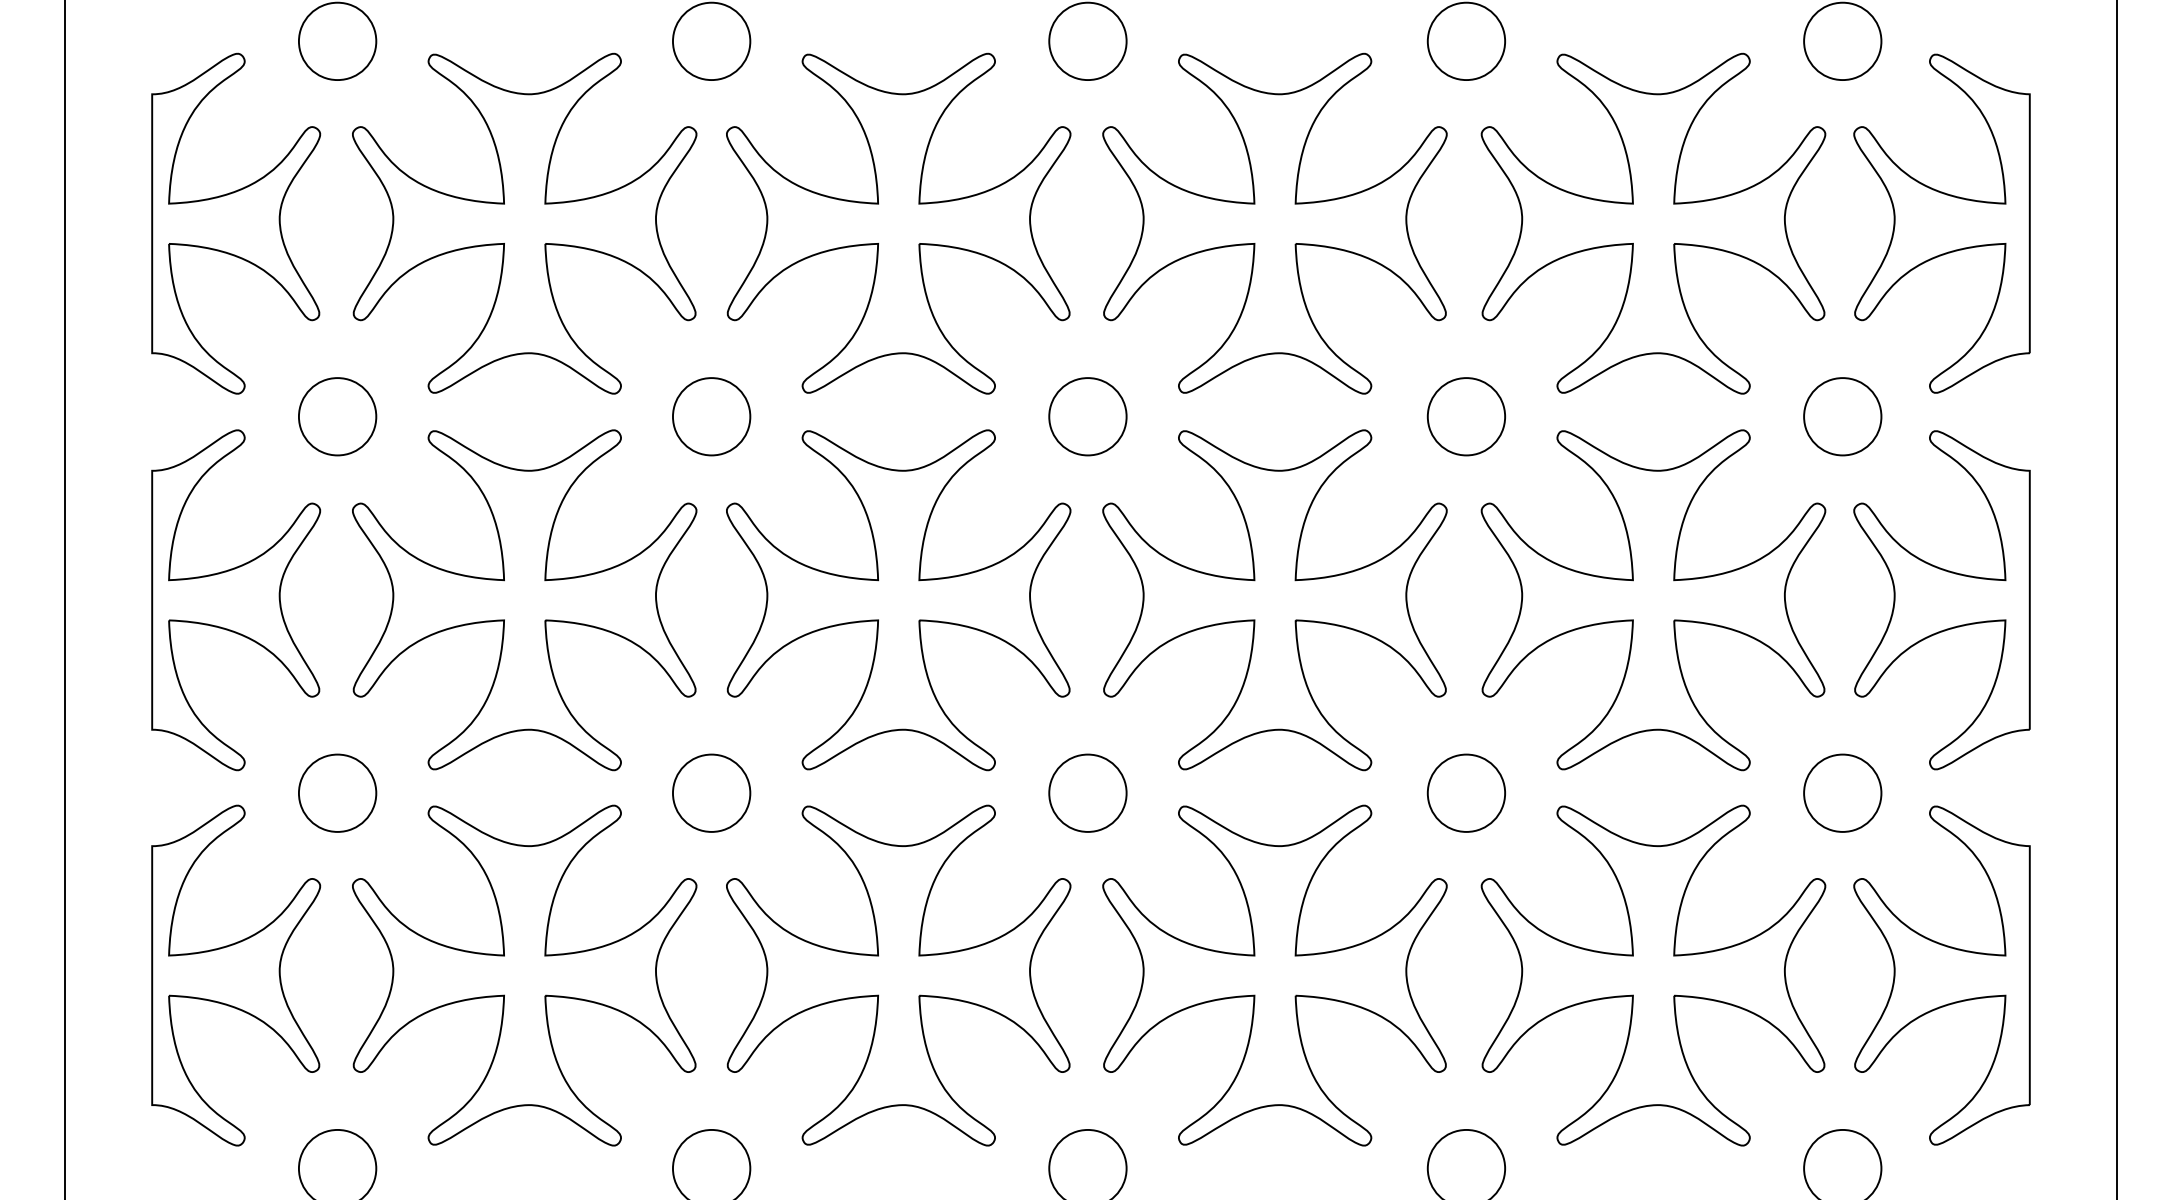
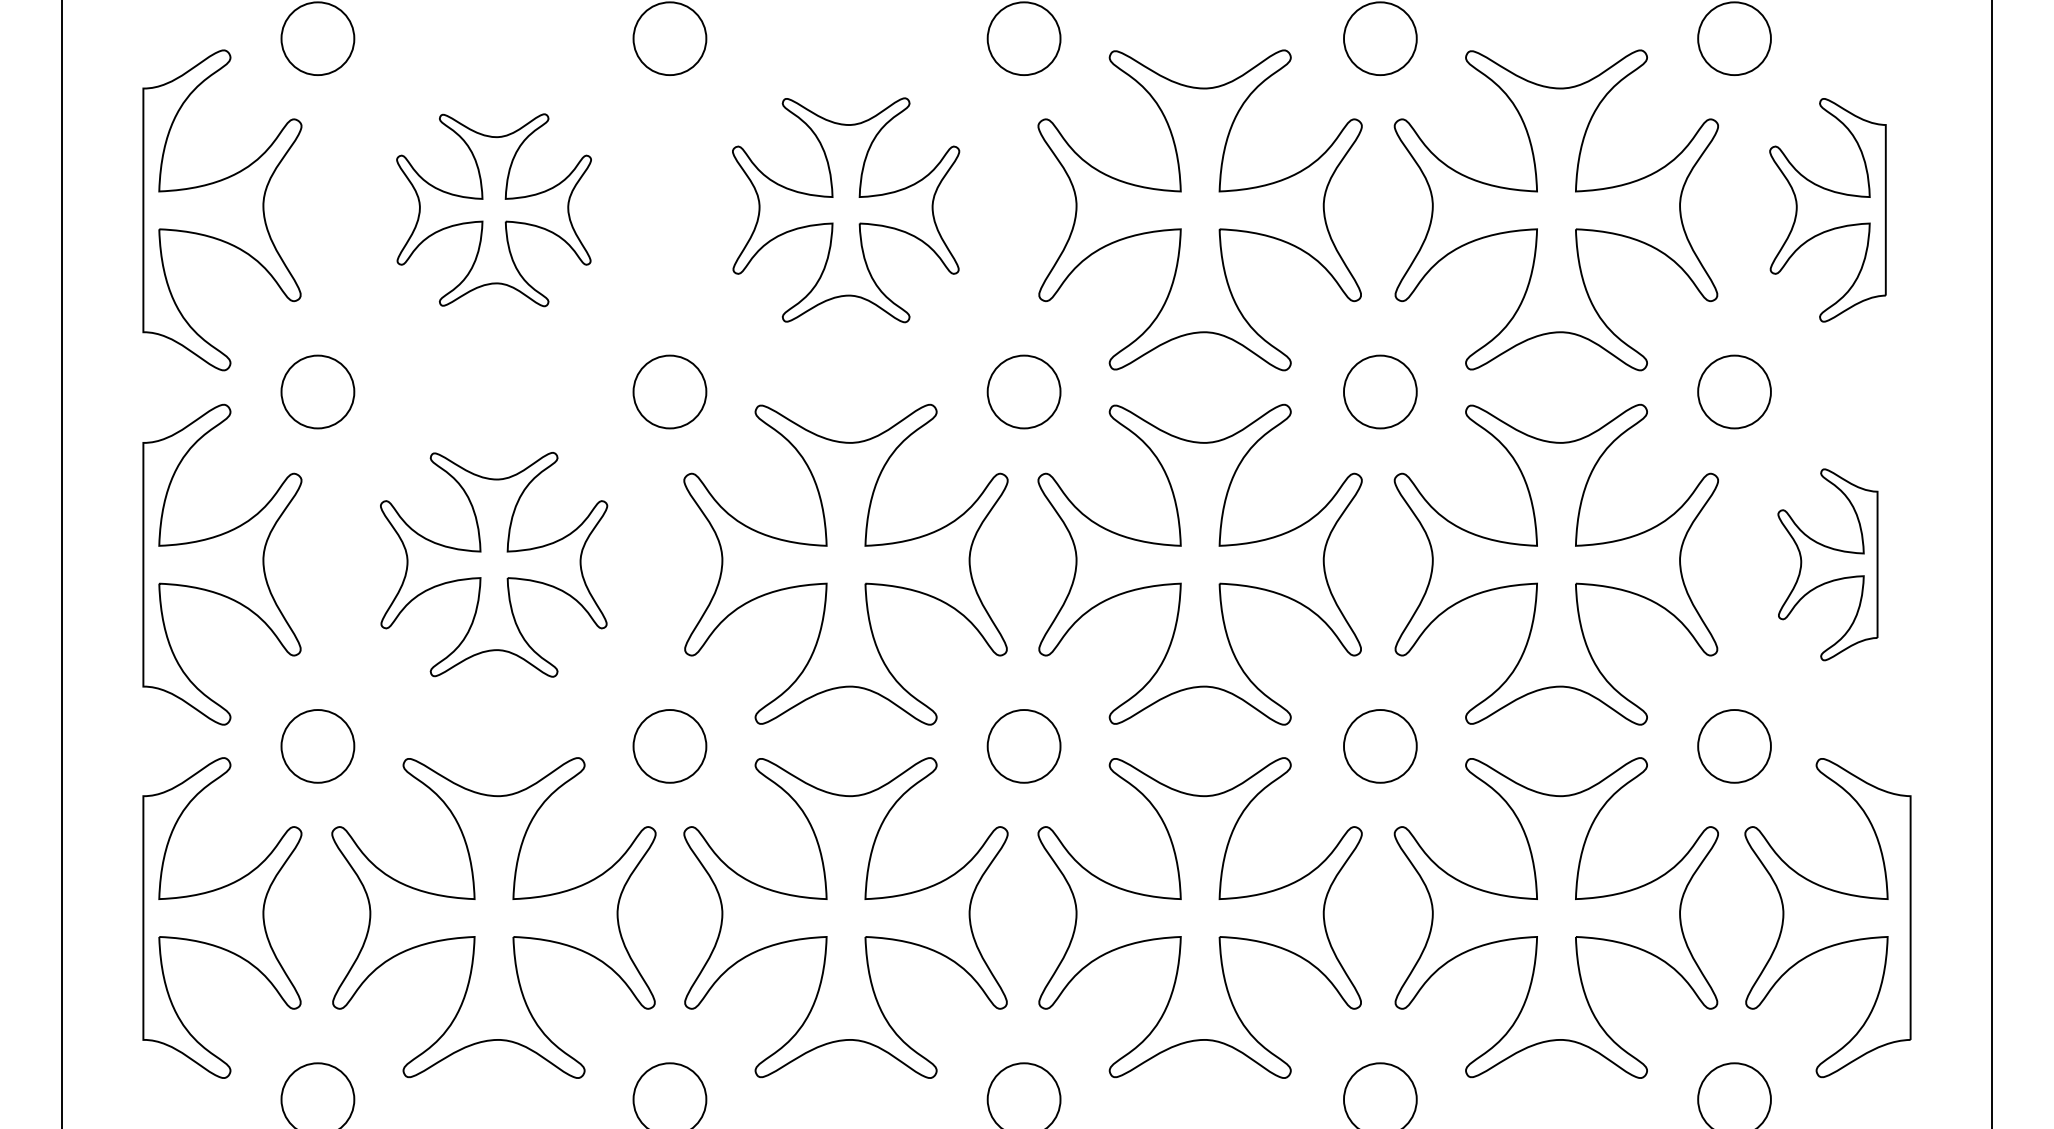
part: (524, 223) -> (493, 210), size x0.6
part: (898, 223) -> (845, 210), size x0.7
part: (1941, 223) -> (1827, 210), size x0.7
part: (524, 600) -> (493, 564), size x0.7
part: (1941, 600) -> (1827, 564), size x0.6

